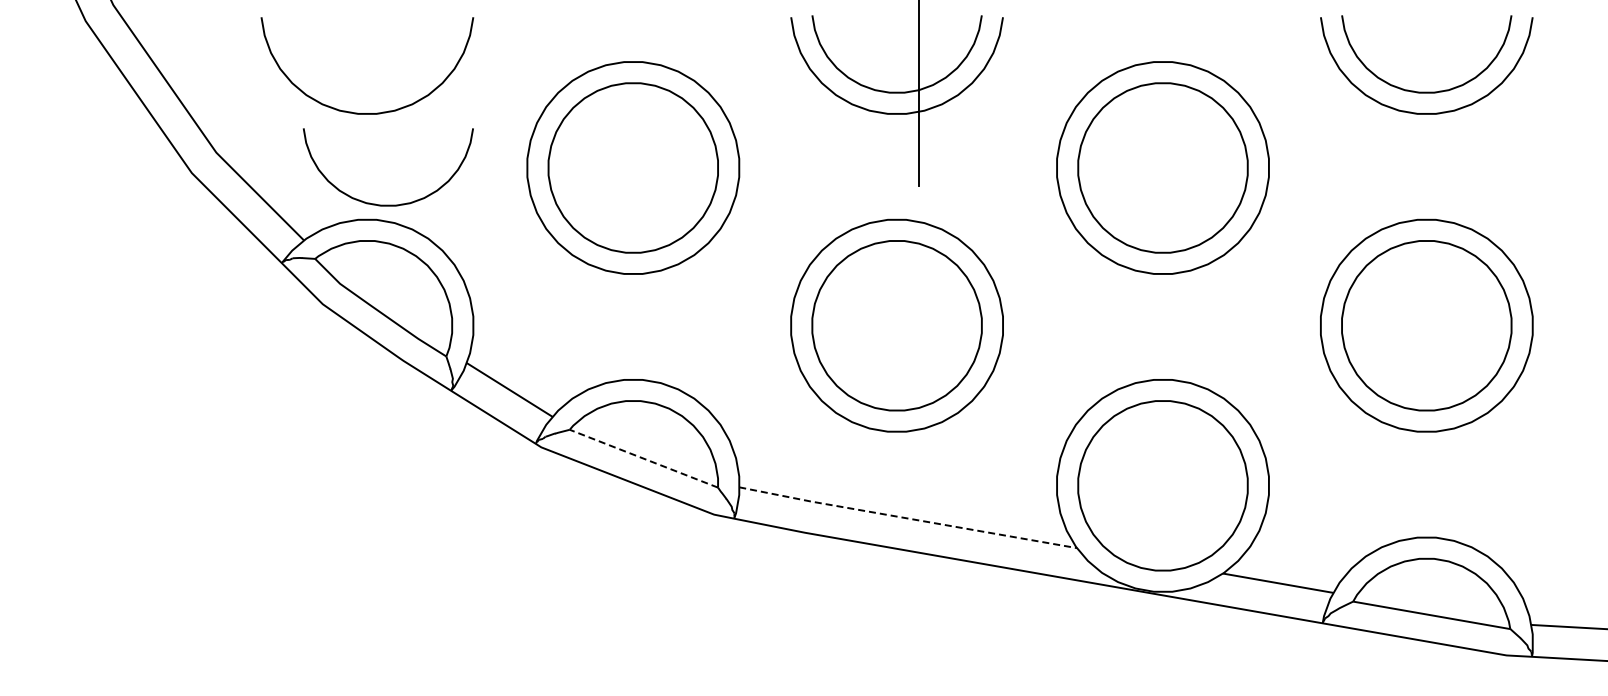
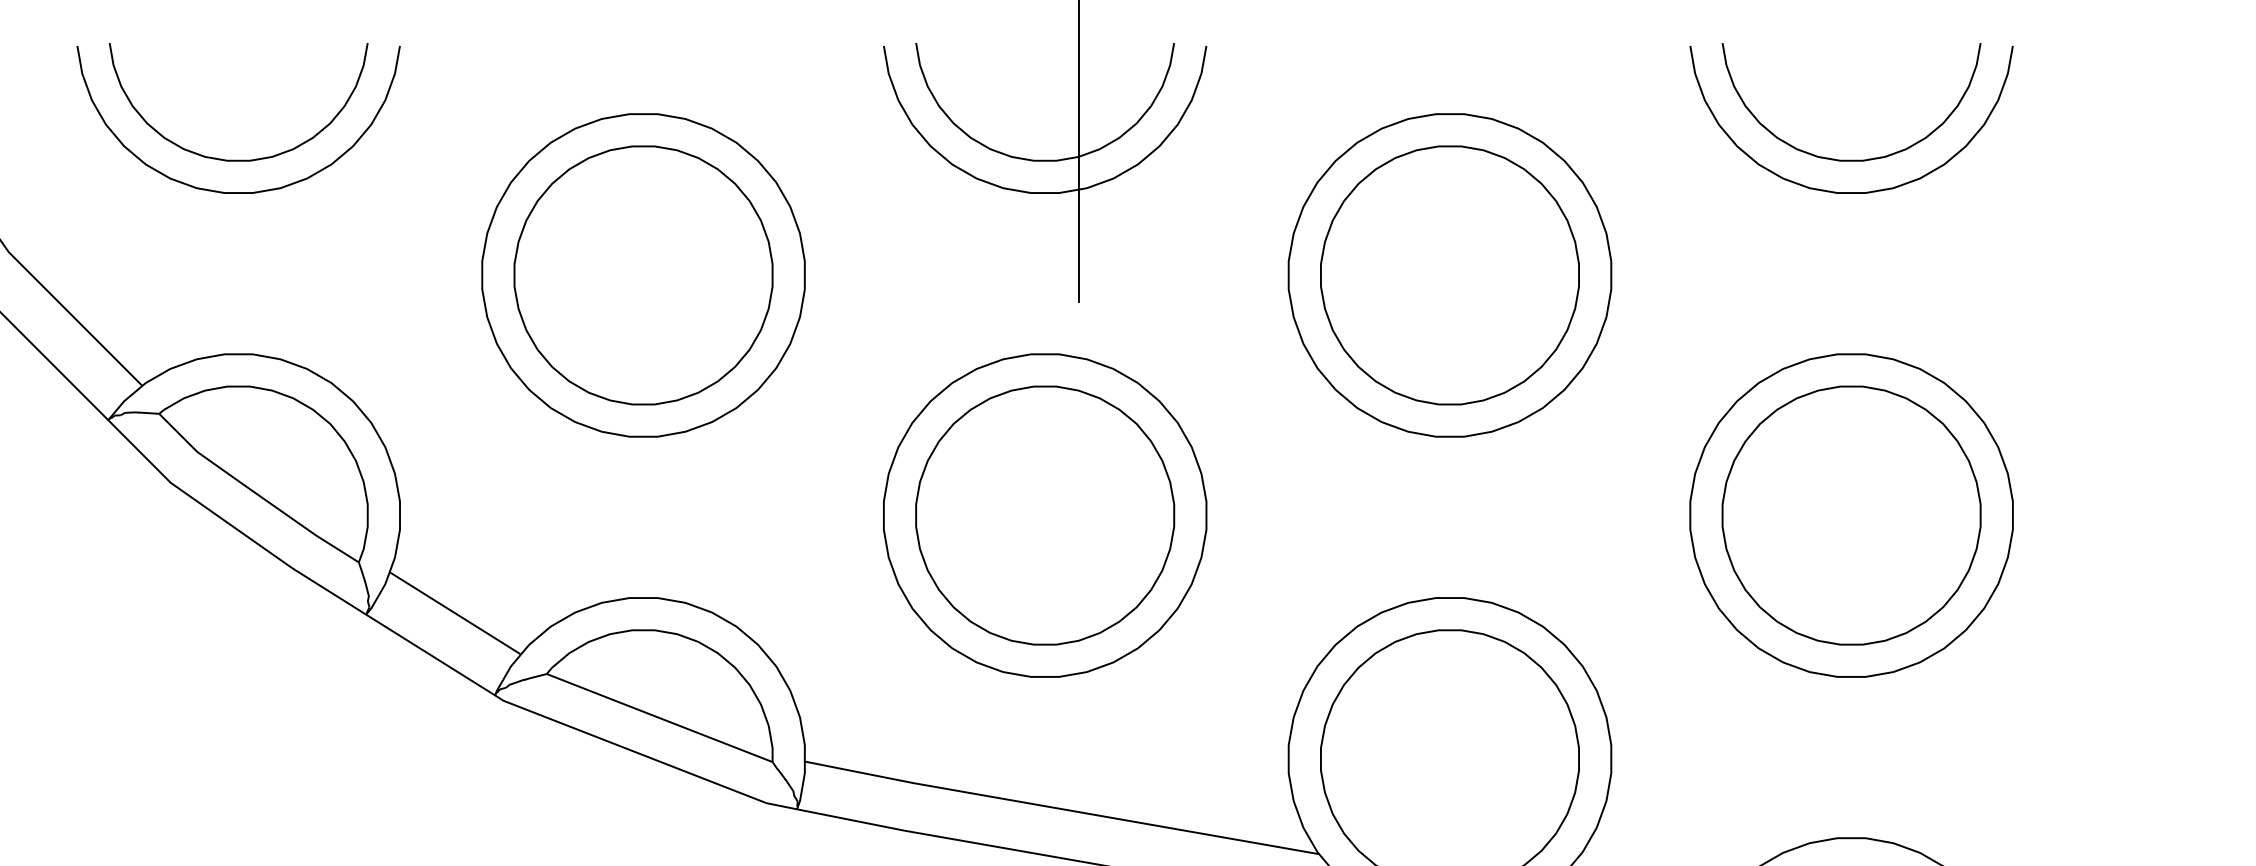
curve: (388, 204) -> (238, 158), moved
line: (643, 458) -> (659, 717), dashed -> solid
line: (907, 518) -> (1060, 809), dashed -> solid

